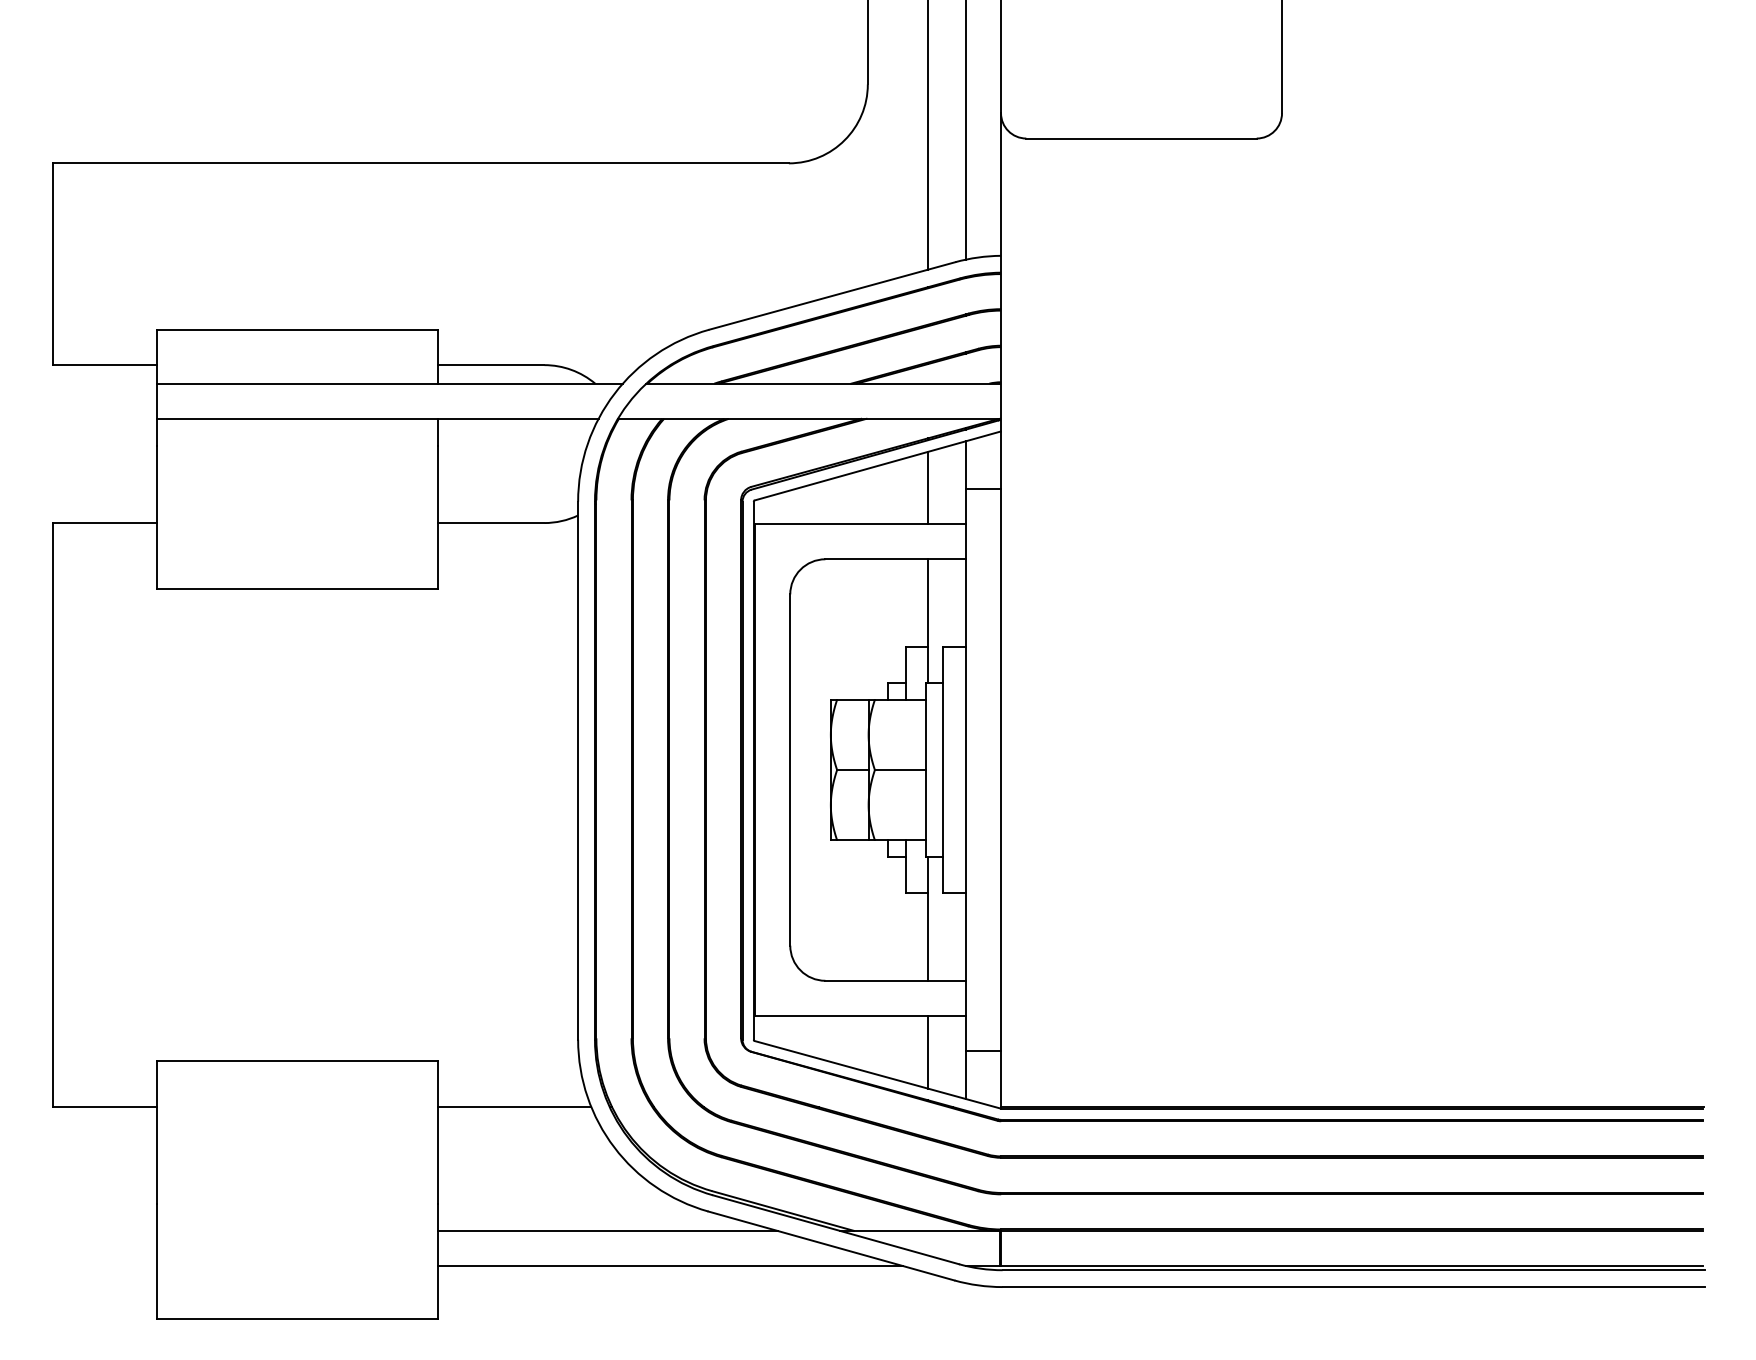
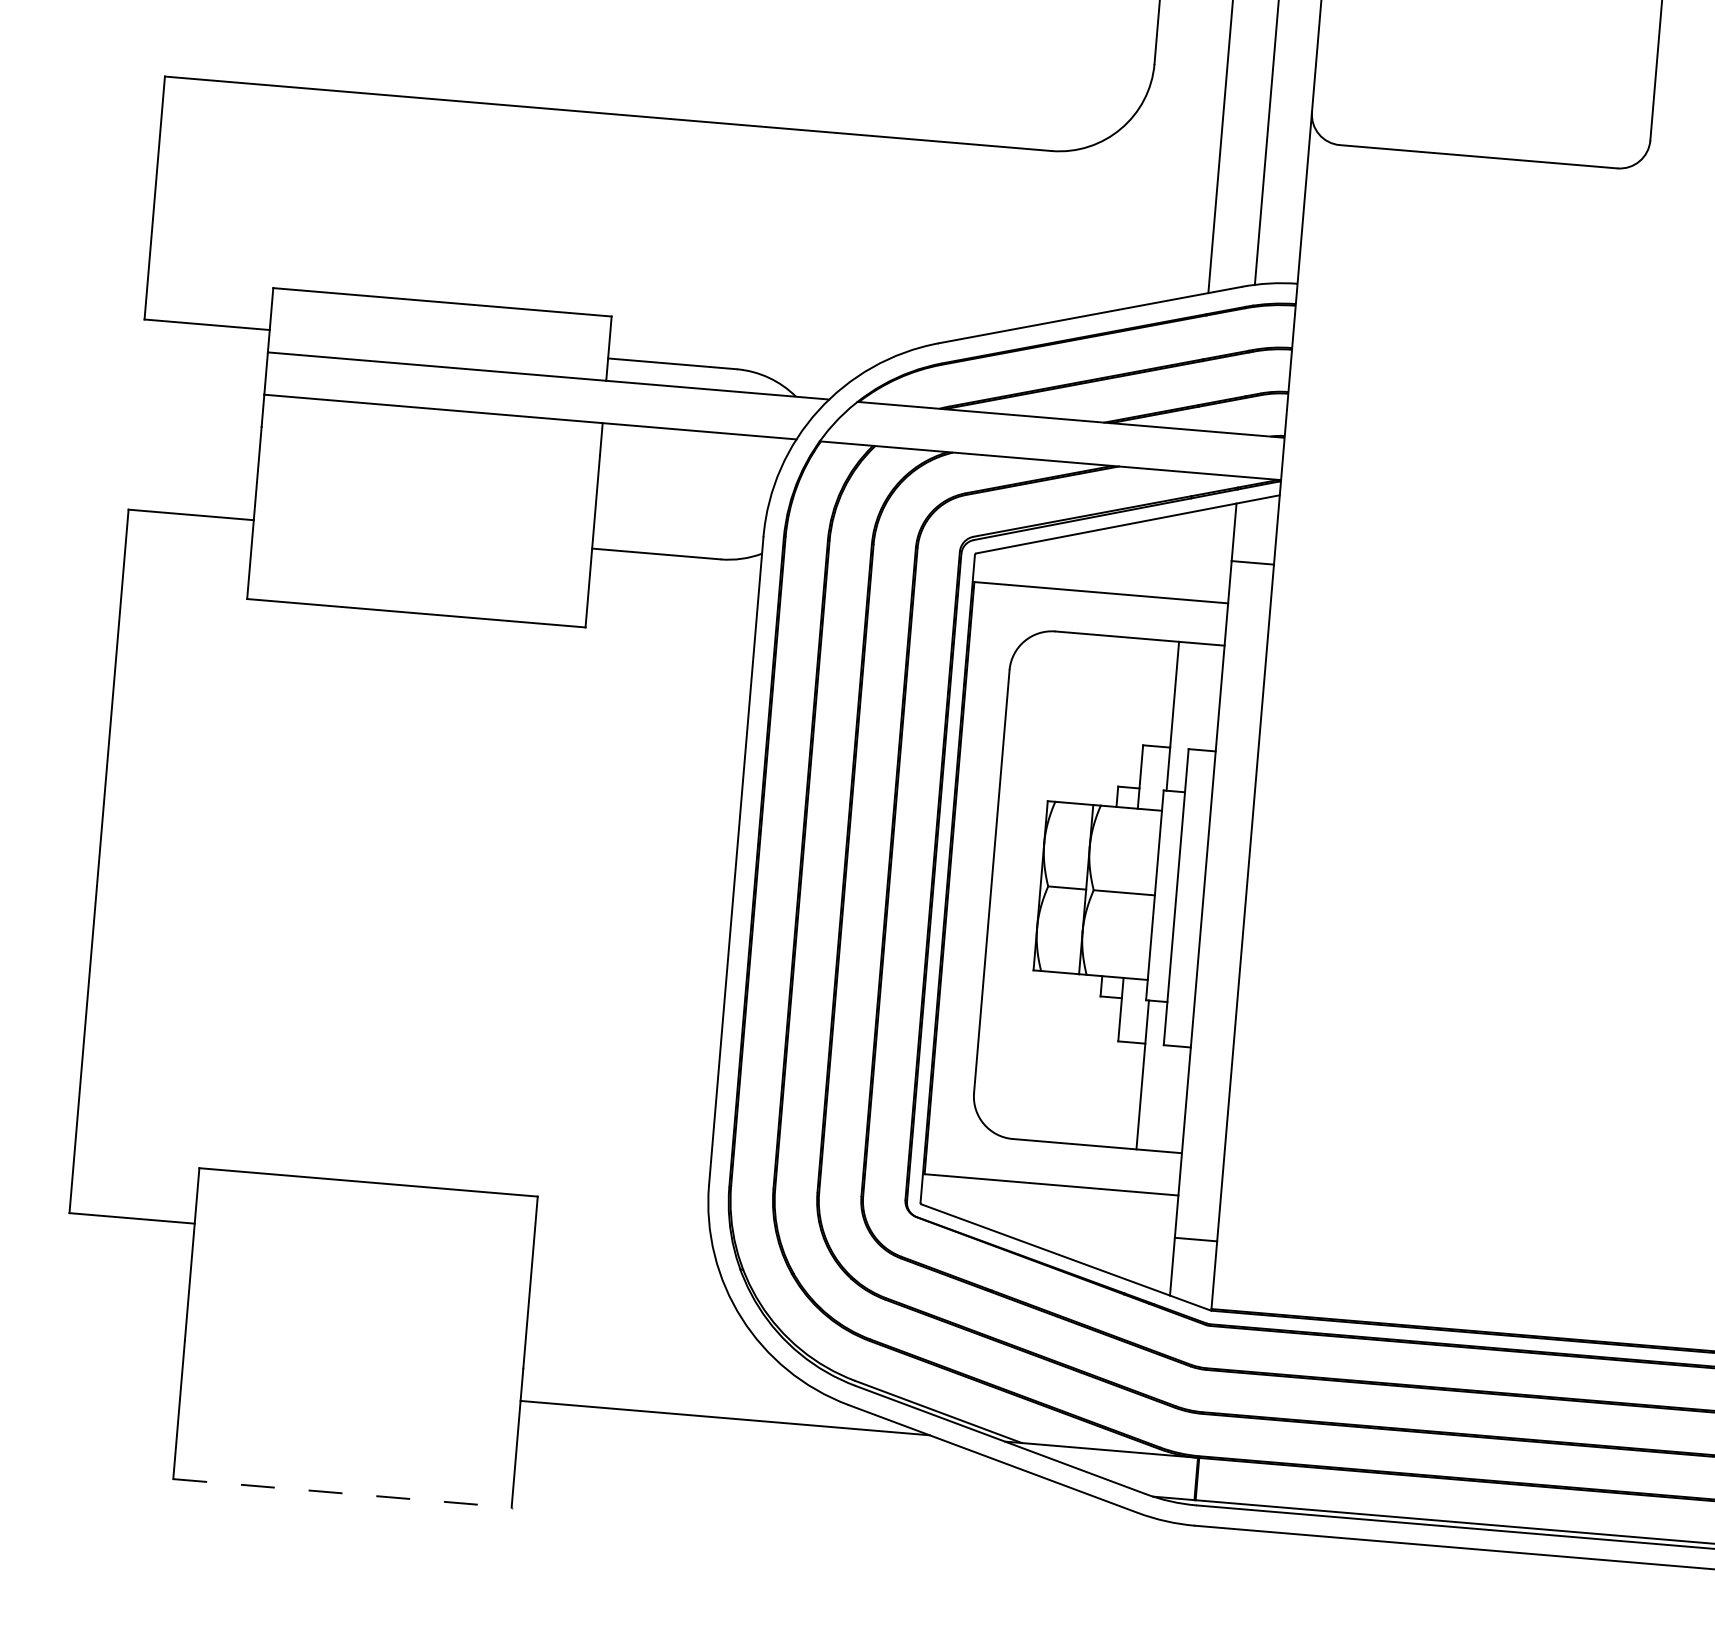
line: (928, 487) -> (1186, 555), removed
line: (928, 1051) -> (1129, 1234), removed
line: (514, 1107) -> (625, 1260), removed
line: (669, 1266) -> (796, 1467), removed
line: (297, 1319) -> (342, 1493), solid -> dashed

